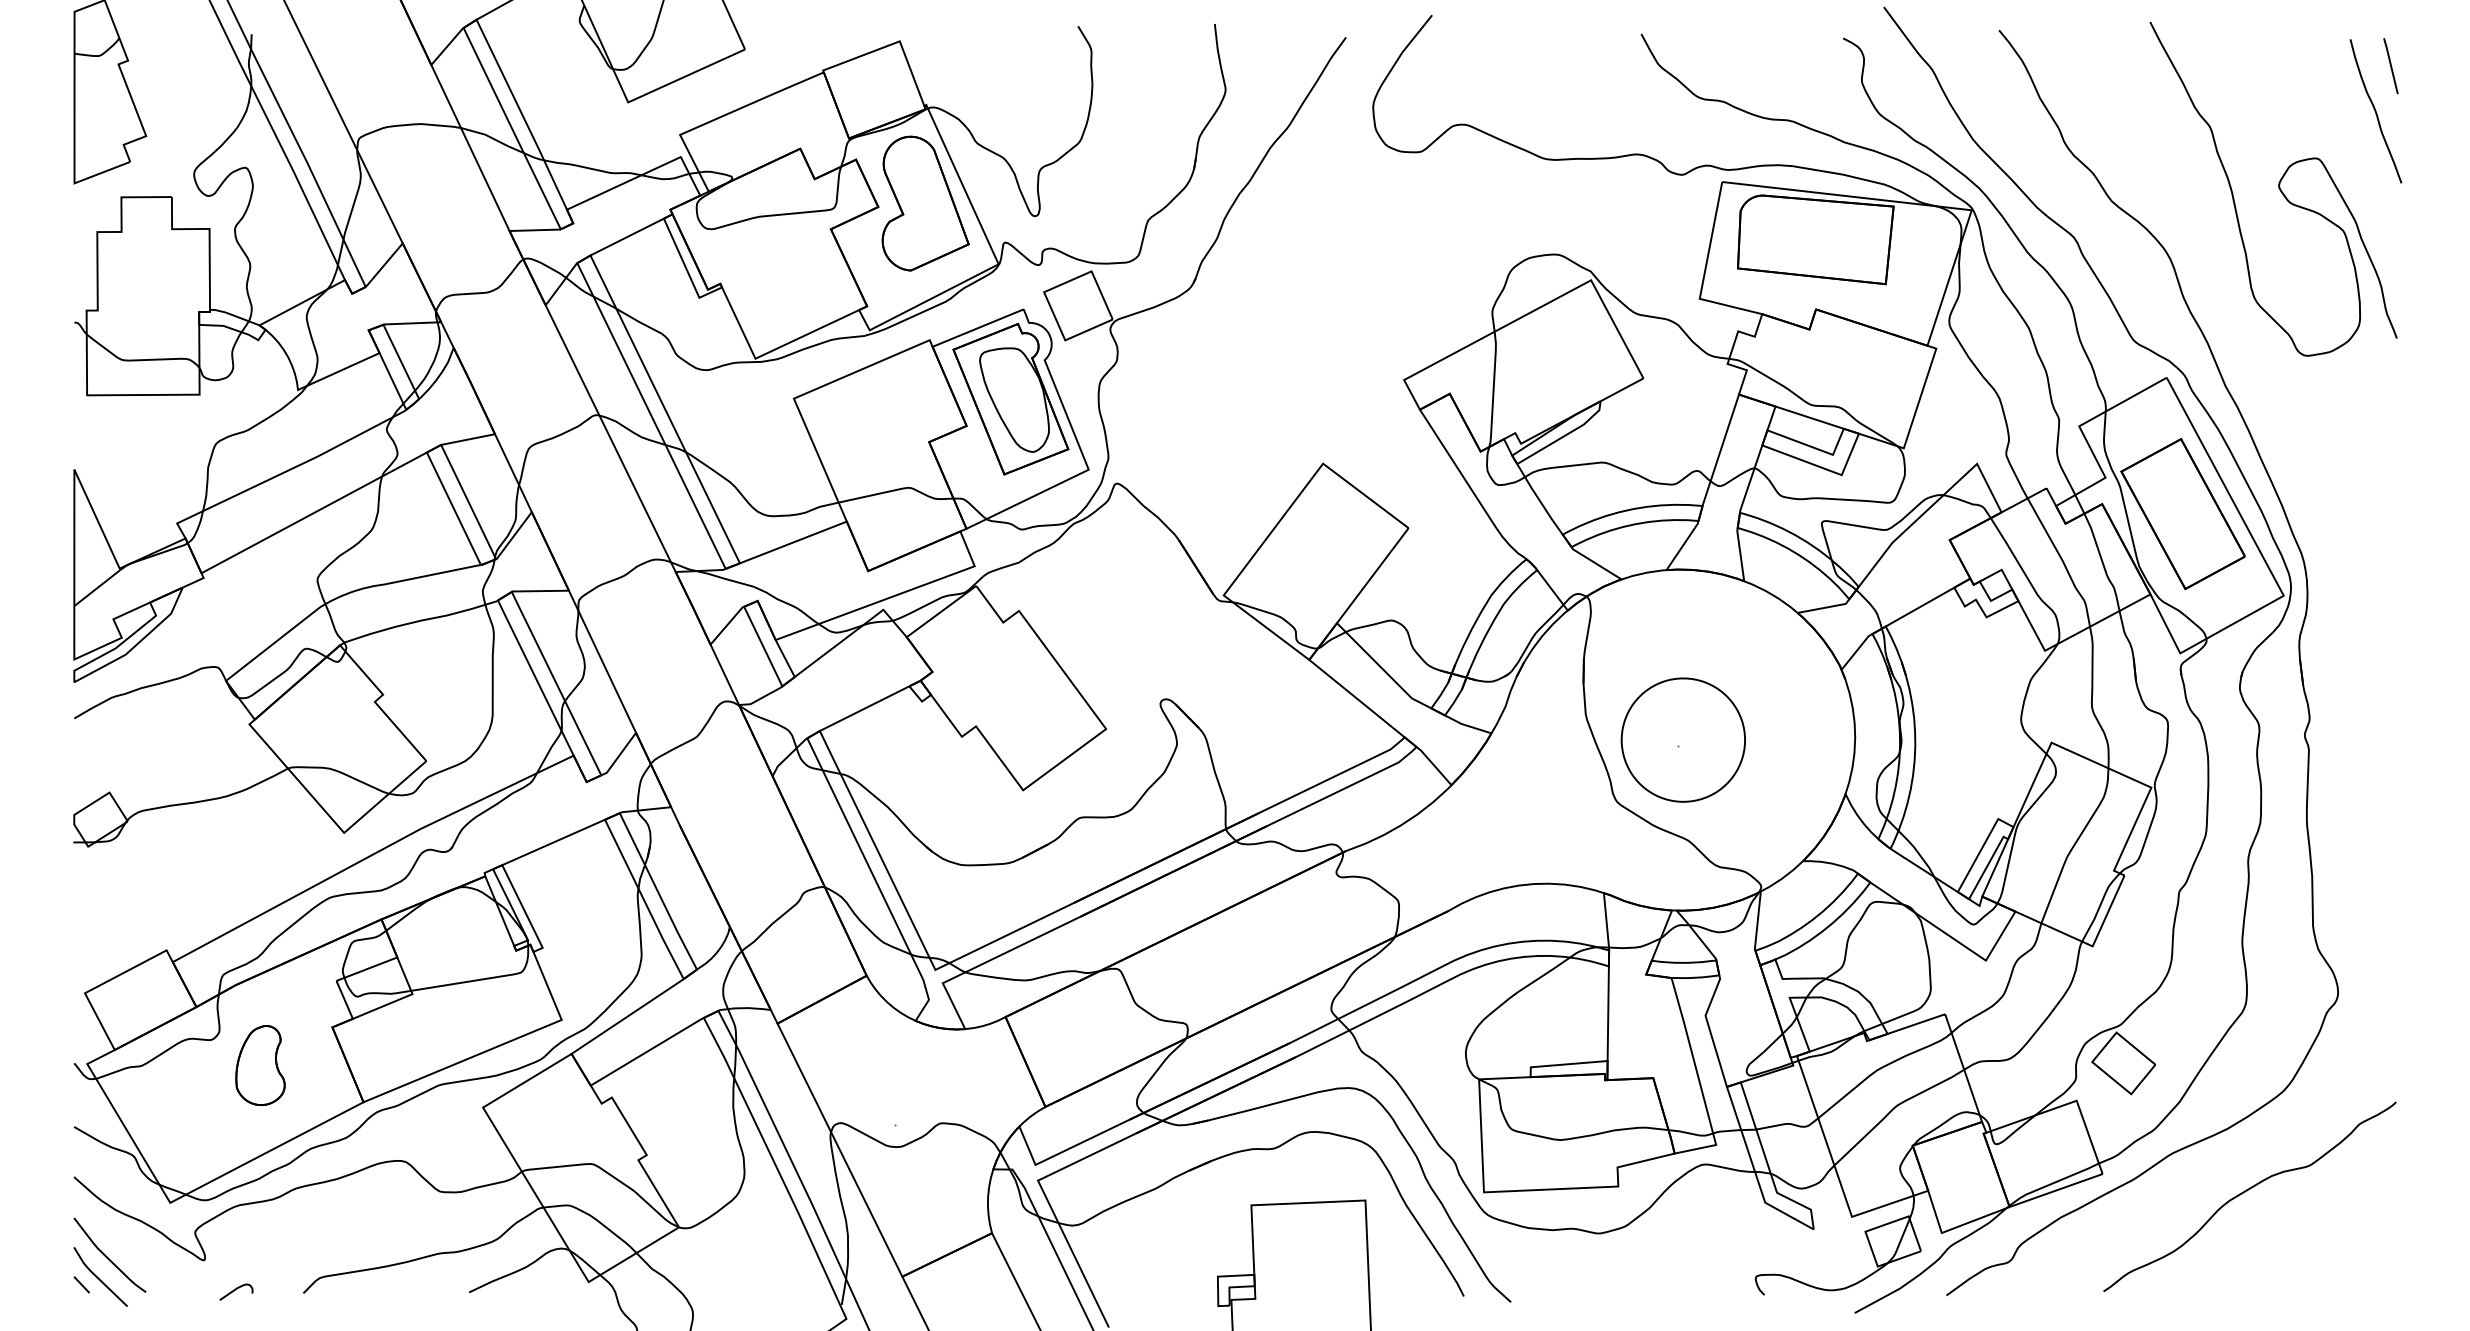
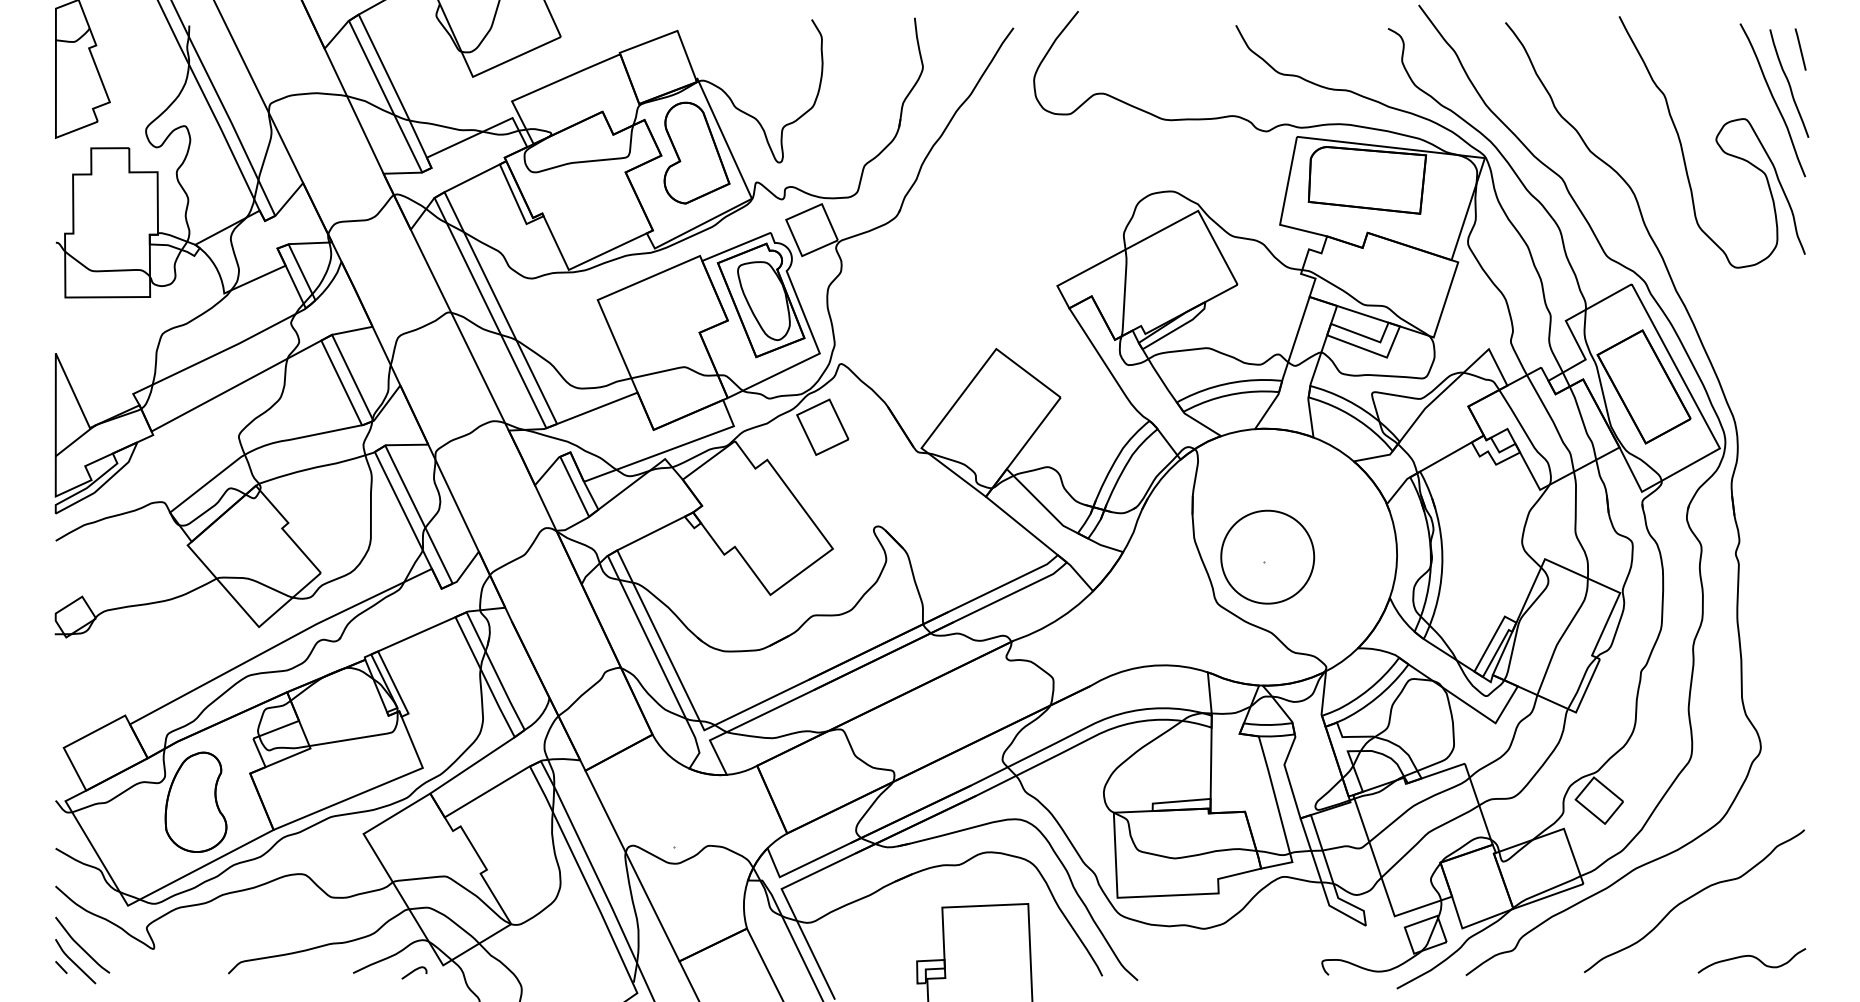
curve: (2354, 132) -> (1773, 99), added
part: (1092, 567) -> (822, 427), added
part: (260, 1065) -> (196, 802), size x1.67
curve: (2327, 1271) -> (1752, 957), added
curve: (235, 1290) -> (413, 971), moved

